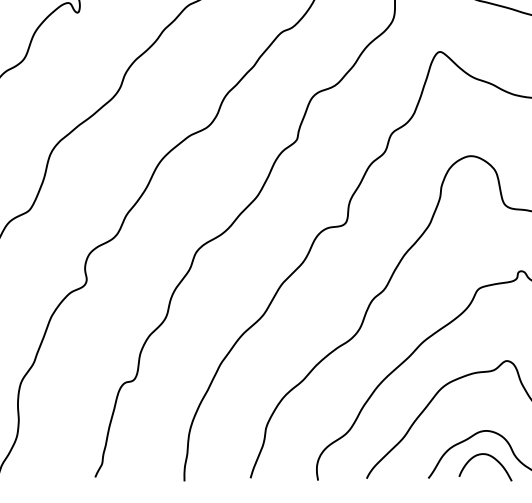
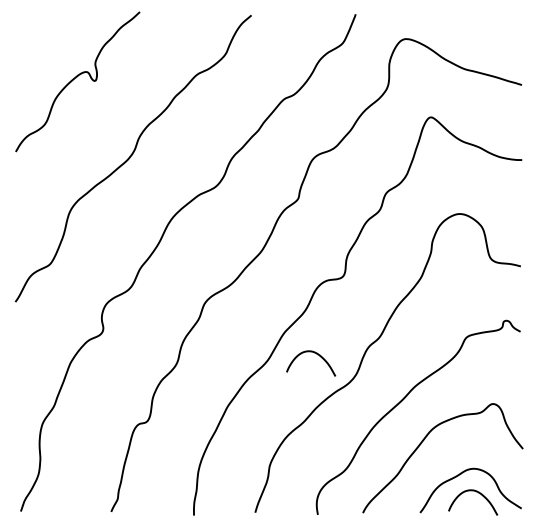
curve: (316, 307) -> (316, 354), added

